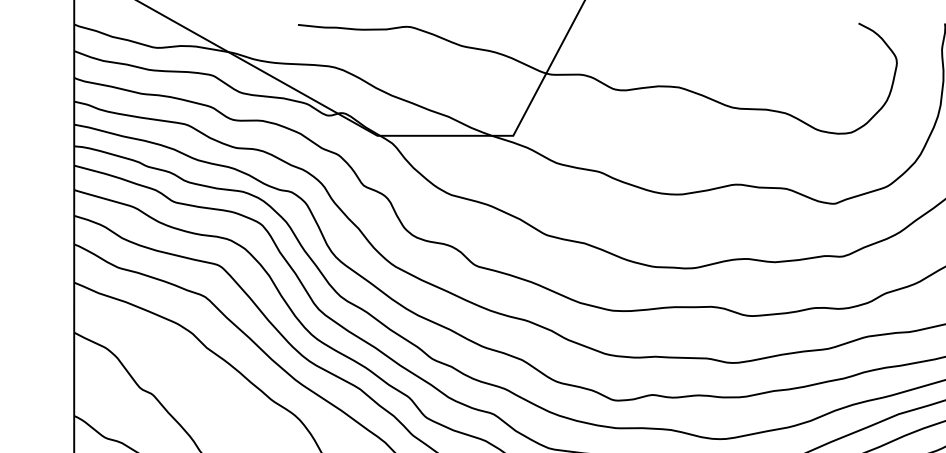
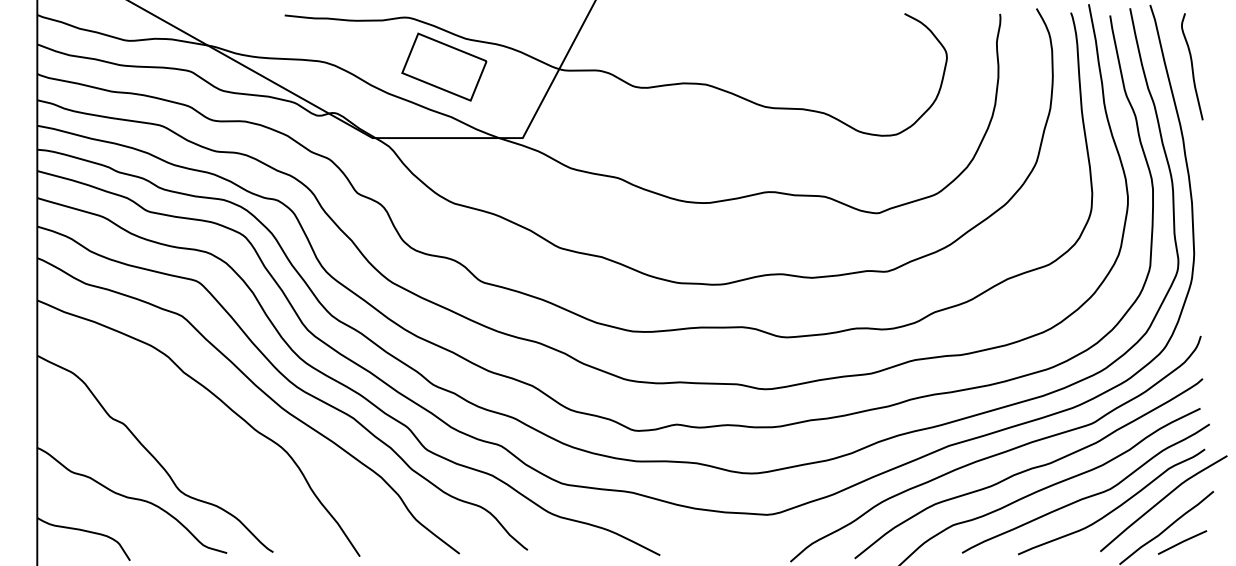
part: (442, 71) -> (444, 66), added

